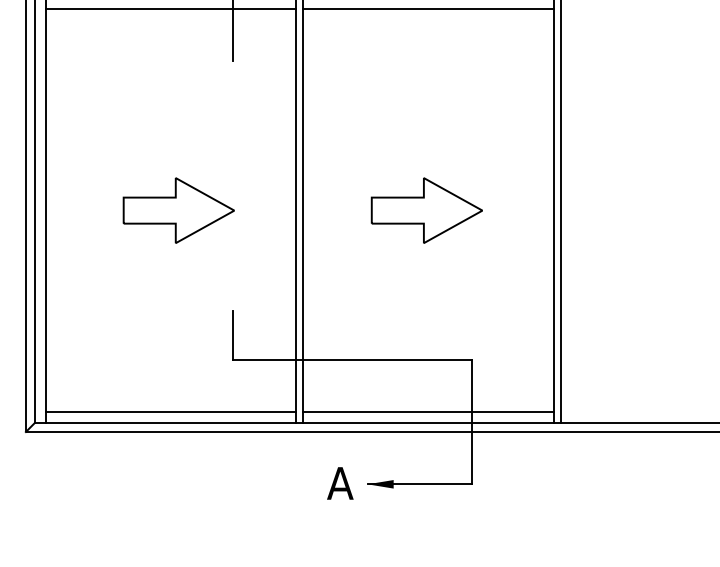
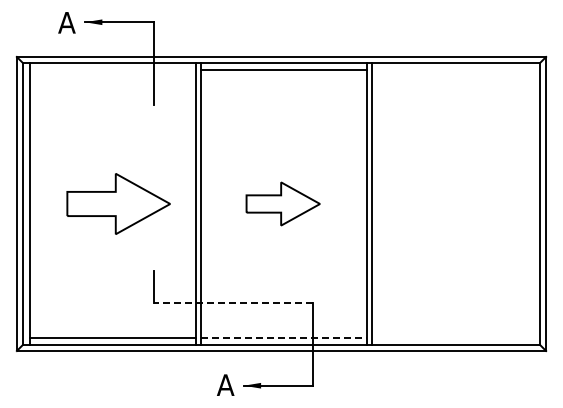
line: (169, 9) -> (112, 70), removed
part: (177, 209) -> (117, 203), size x1.4
line: (352, 360) -> (233, 303), solid -> dashed
line: (428, 411) -> (284, 337), solid -> dashed

